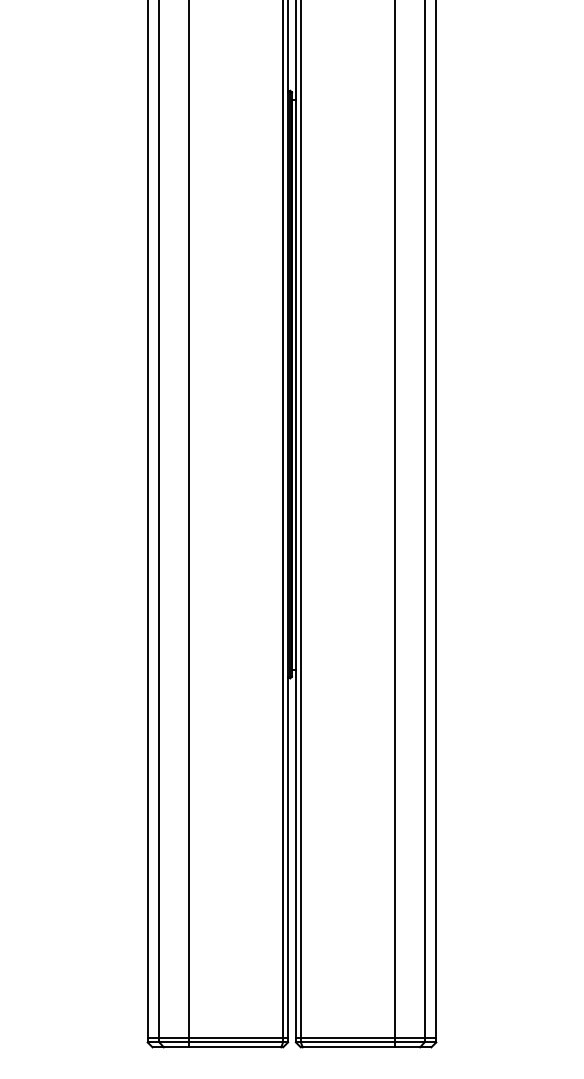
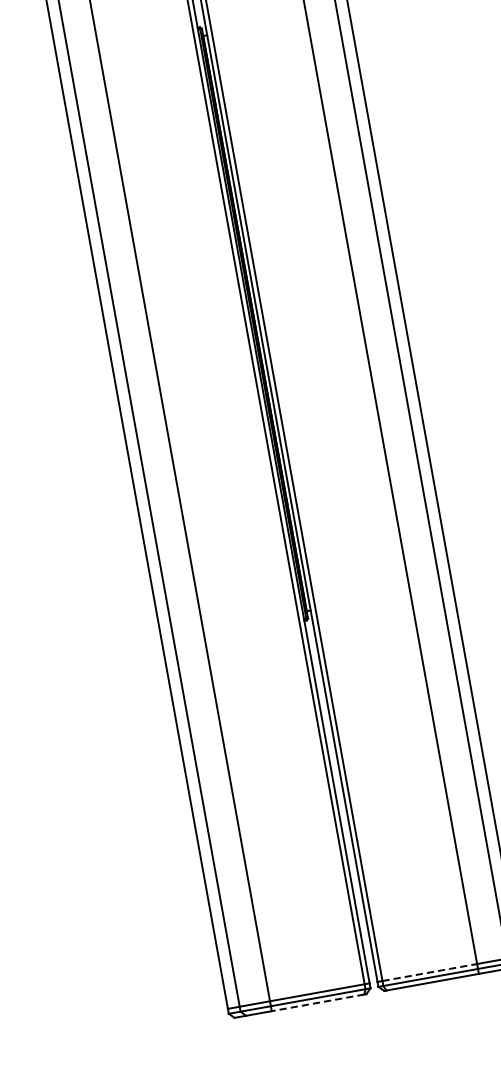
line: (347, 1037) -> (429, 972), solid -> dashed
line: (235, 1047) -> (318, 1002), solid -> dashed

